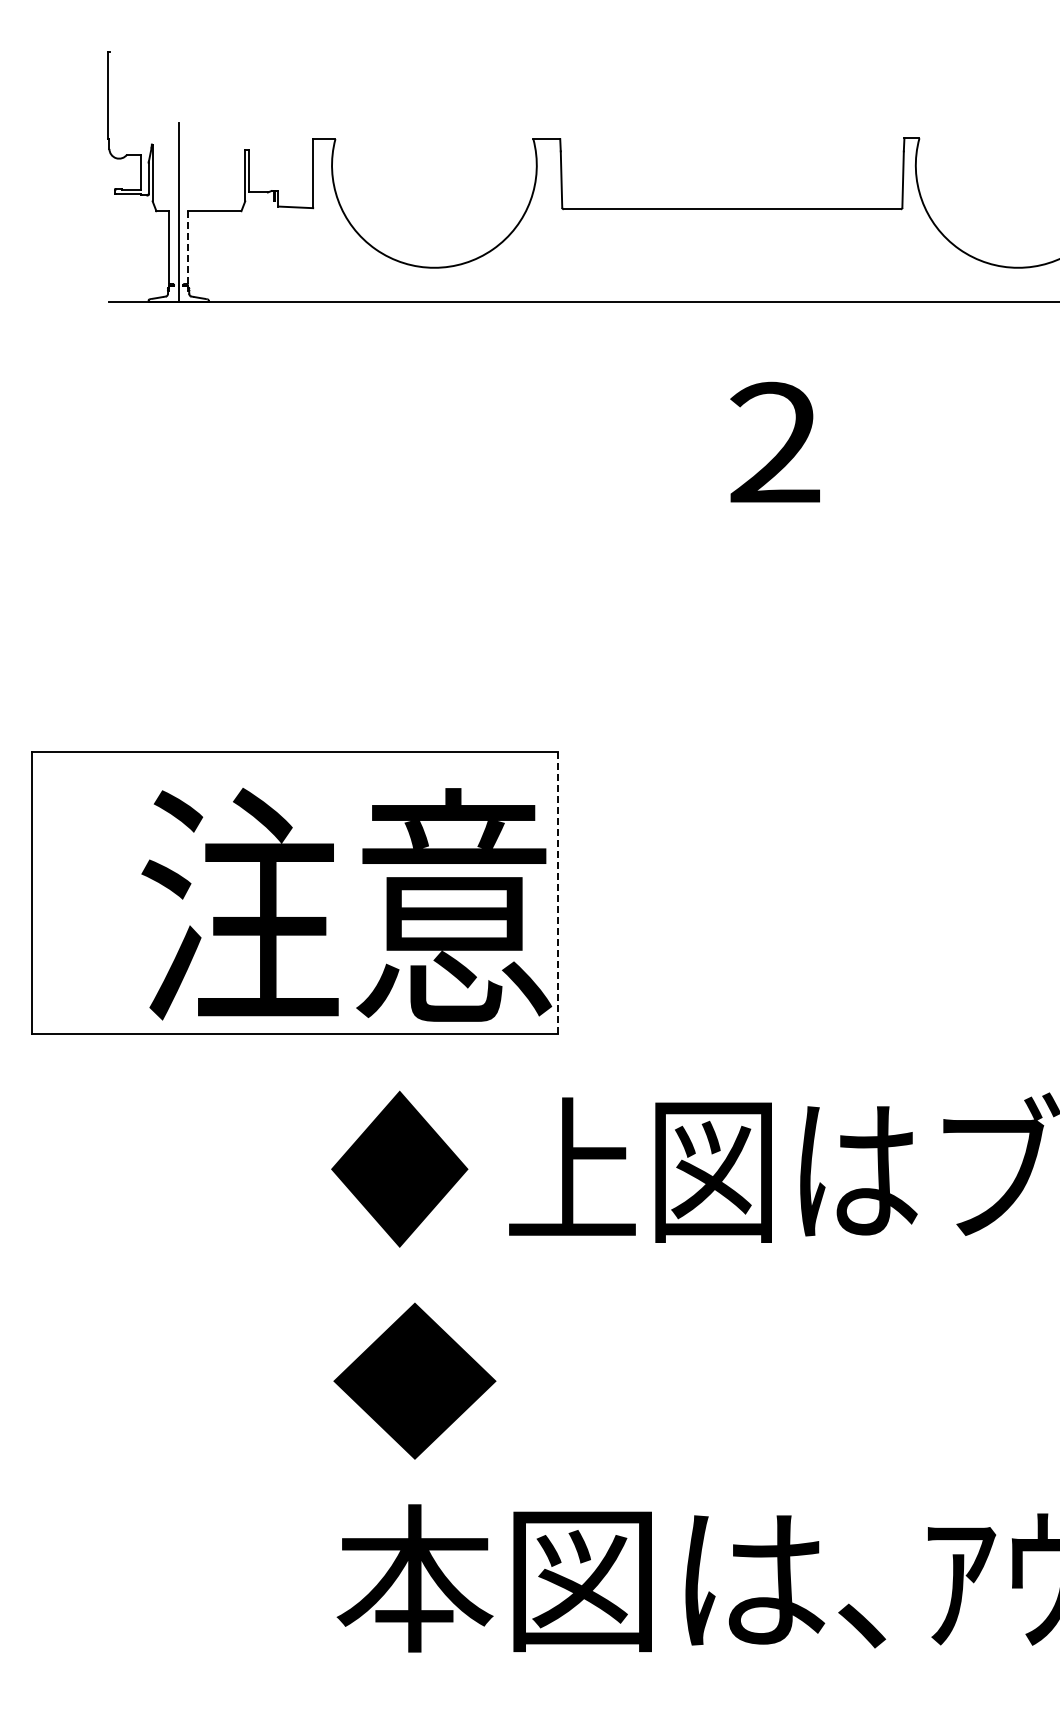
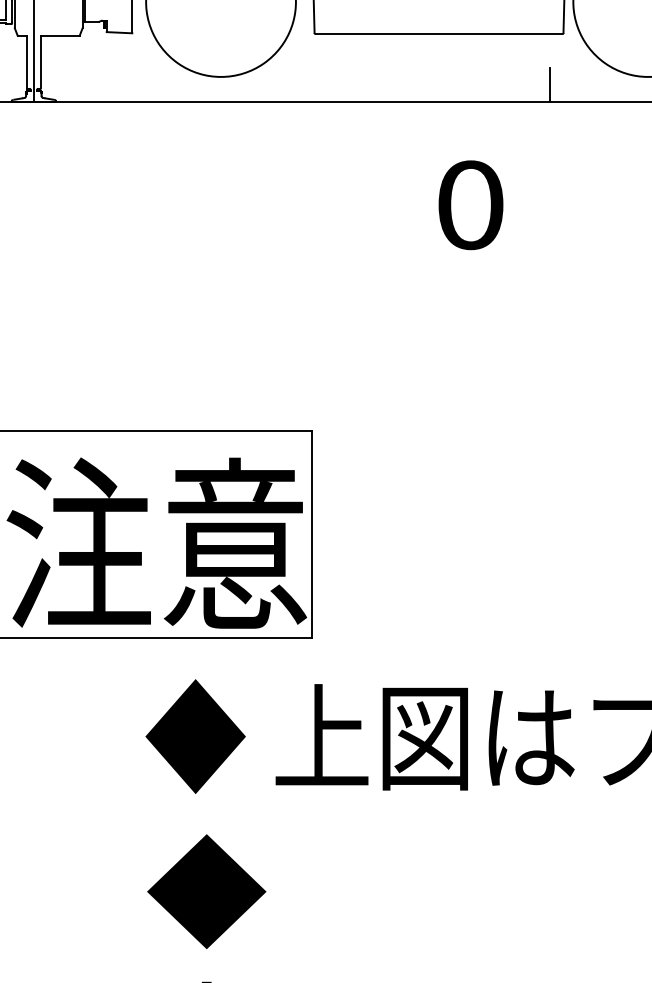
line: (187, 246) -> (40, 61), dashed -> solid
line: (883, 278) -> (549, 84), added
text: (775, 442) -> (470, 204), 2 -> 0
line: (558, 893) -> (311, 534), dashed -> solid

